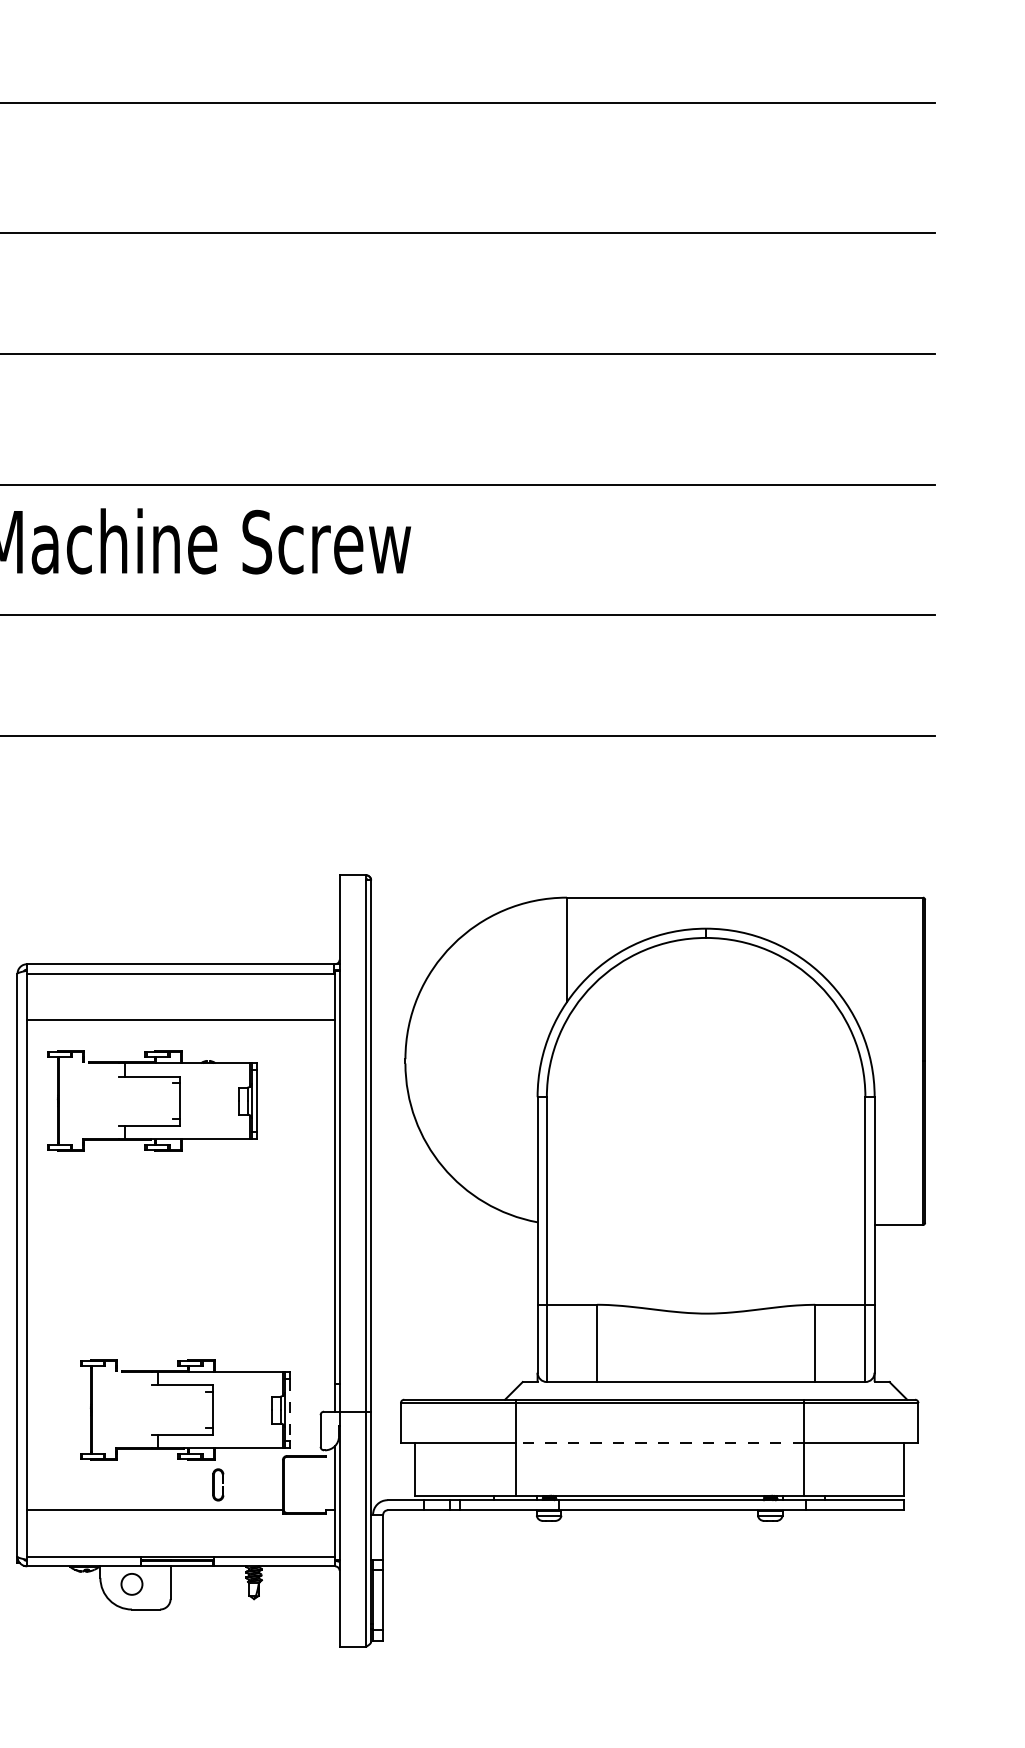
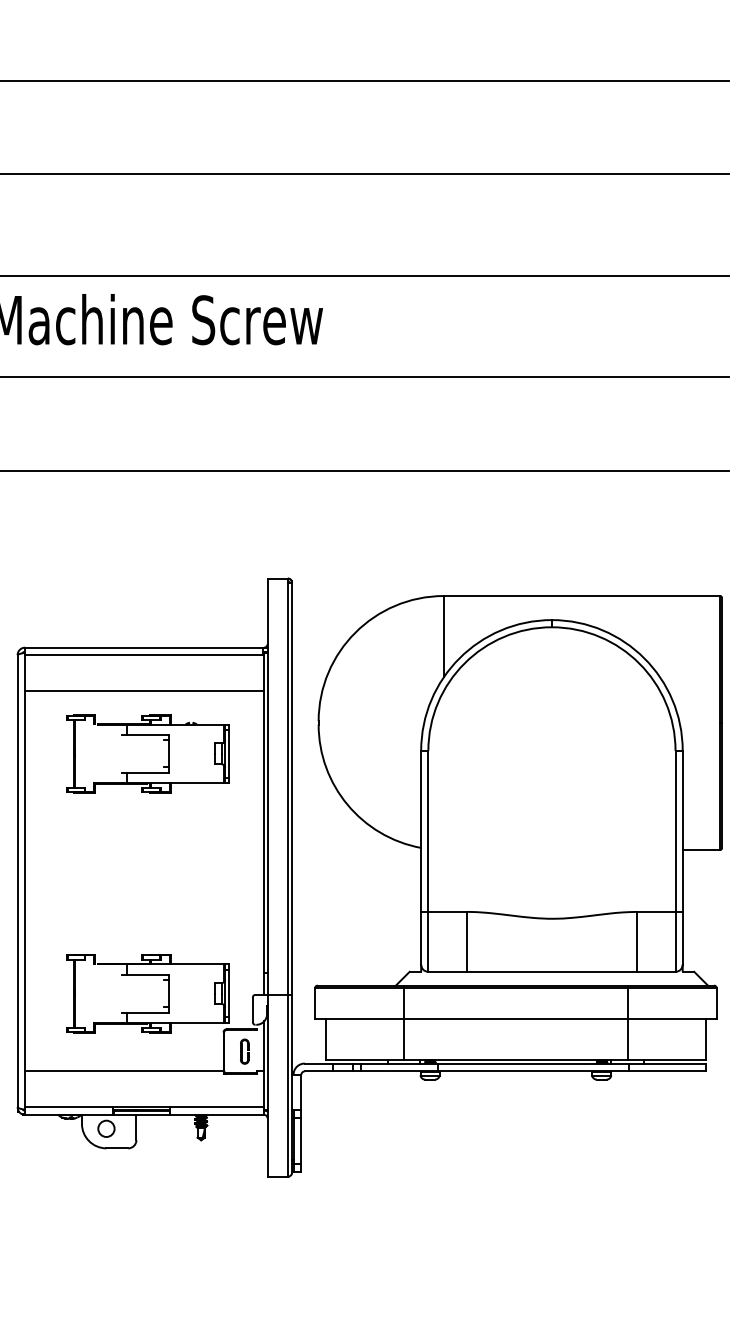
part: (152, 1077) -> (147, 735), moved
line: (290, 1410) -> (229, 993), dashed -> solid
line: (659, 1442) -> (515, 1018), dashed -> solid
part: (218, 1484) -> (244, 1051), moved

